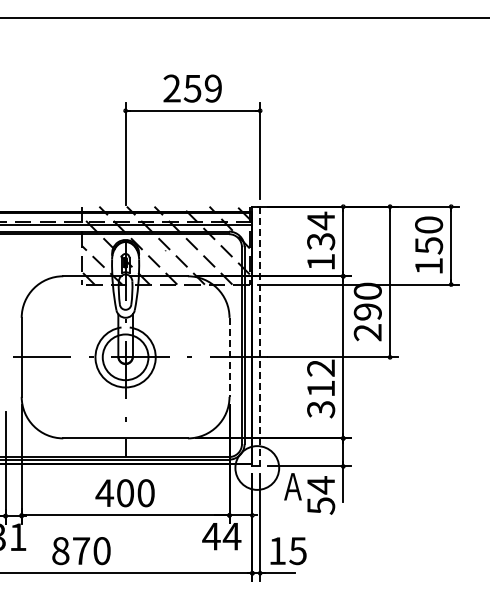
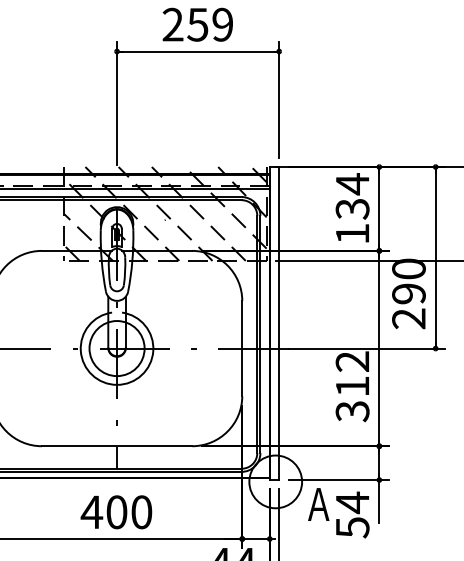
line: (260, 336) -> (279, 323), dashed -> solid
line: (229, 357) -> (242, 348), dashed -> solid

